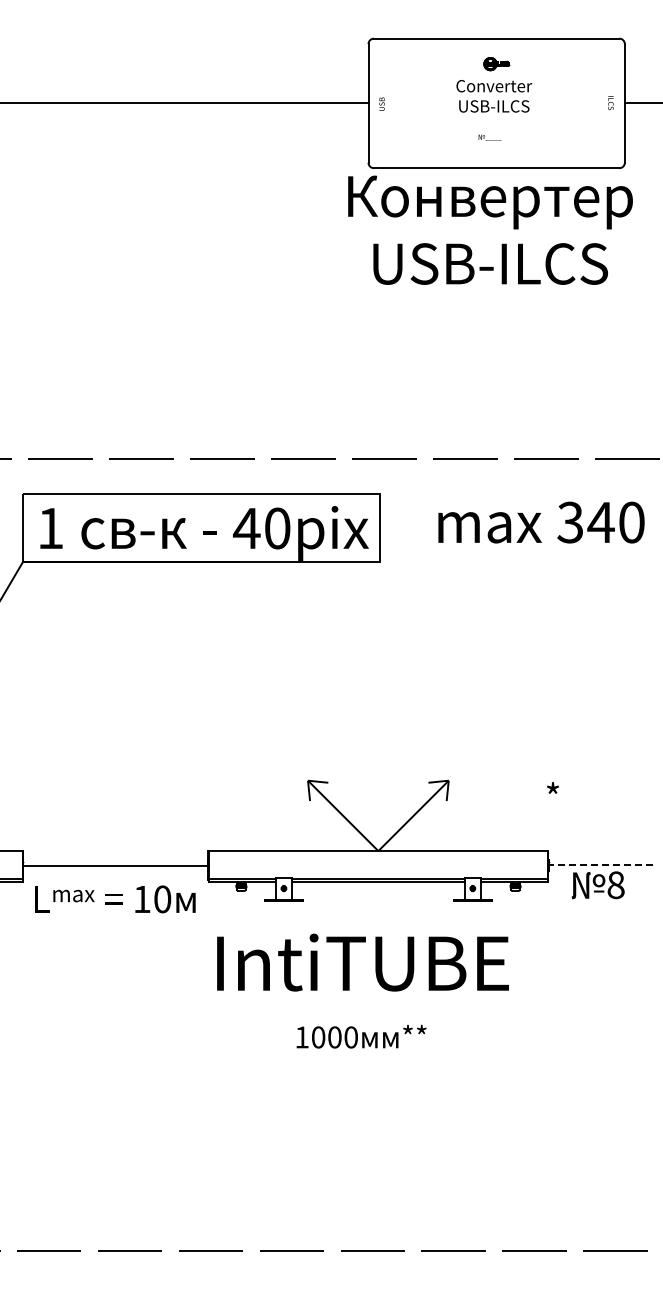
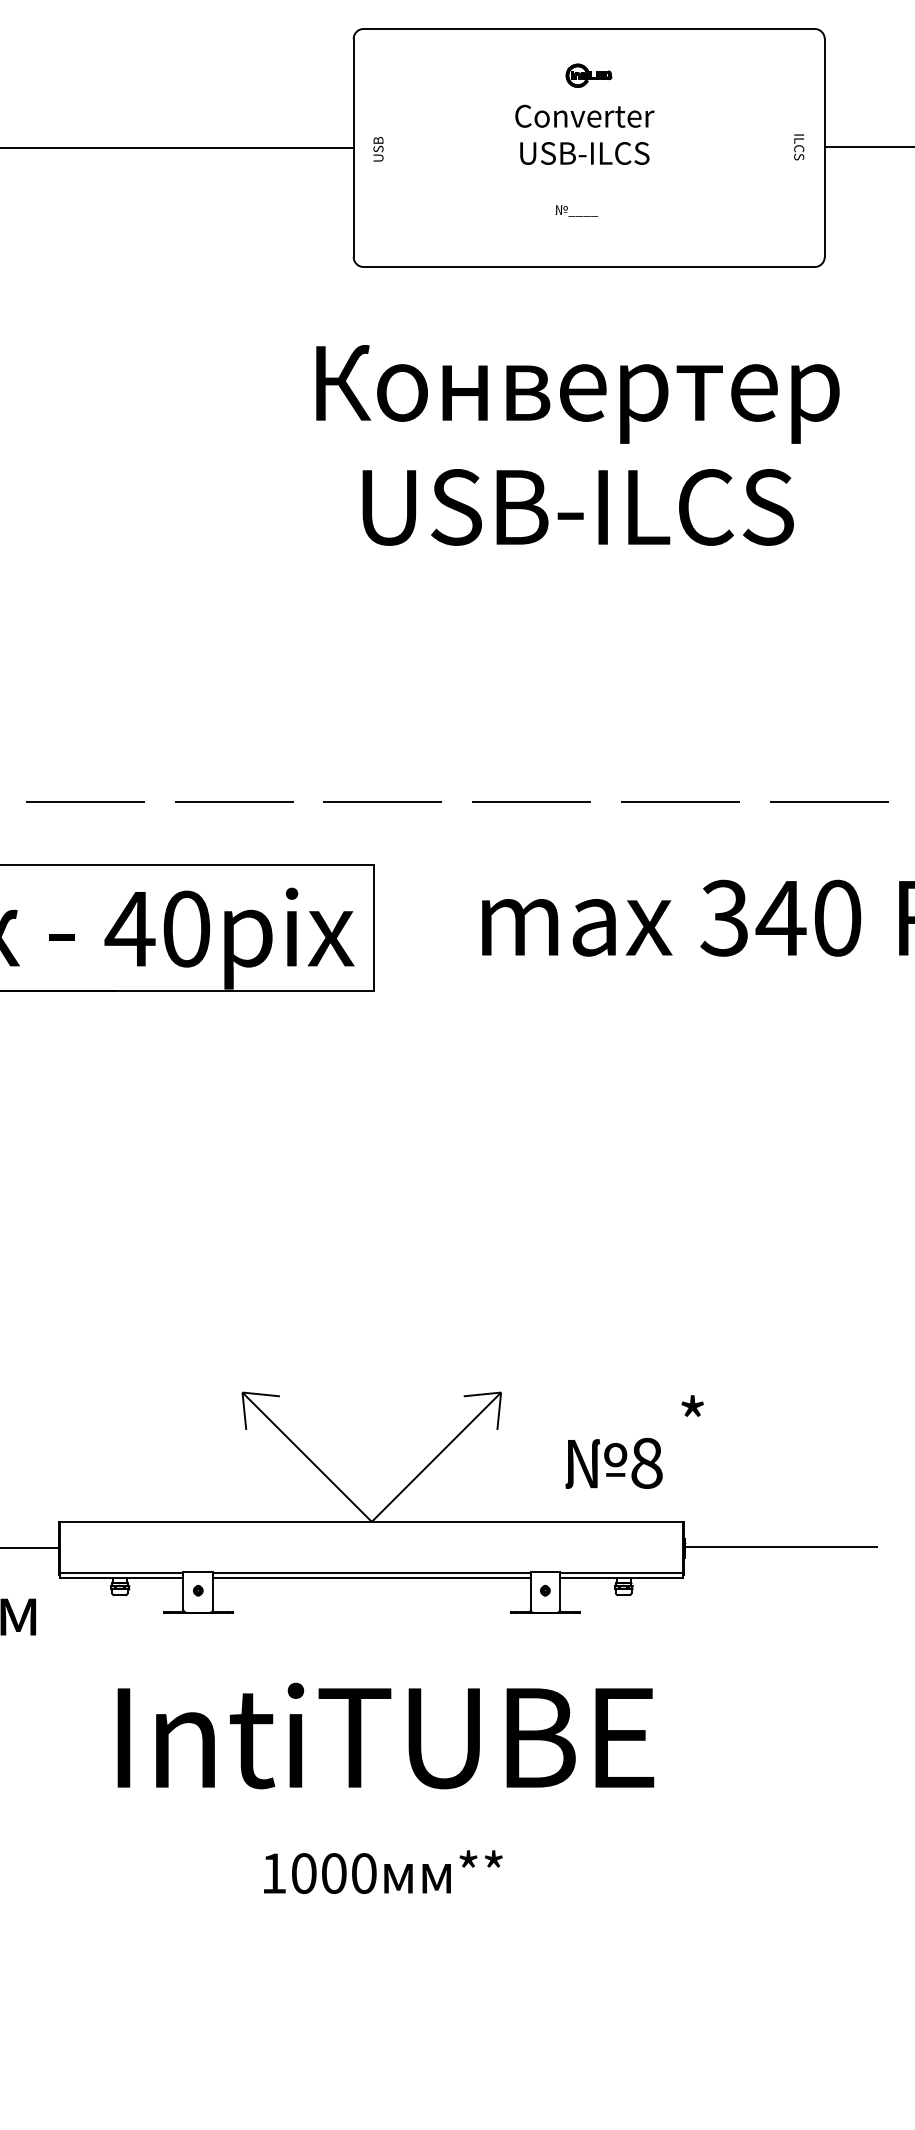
text: (490, 229) -> (577, 443), moved
line: (600, 864) -> (779, 1546), dashed -> solid
text: (597, 885) -> (612, 1463), moved
text: (362, 990) -> (384, 1787), moved

